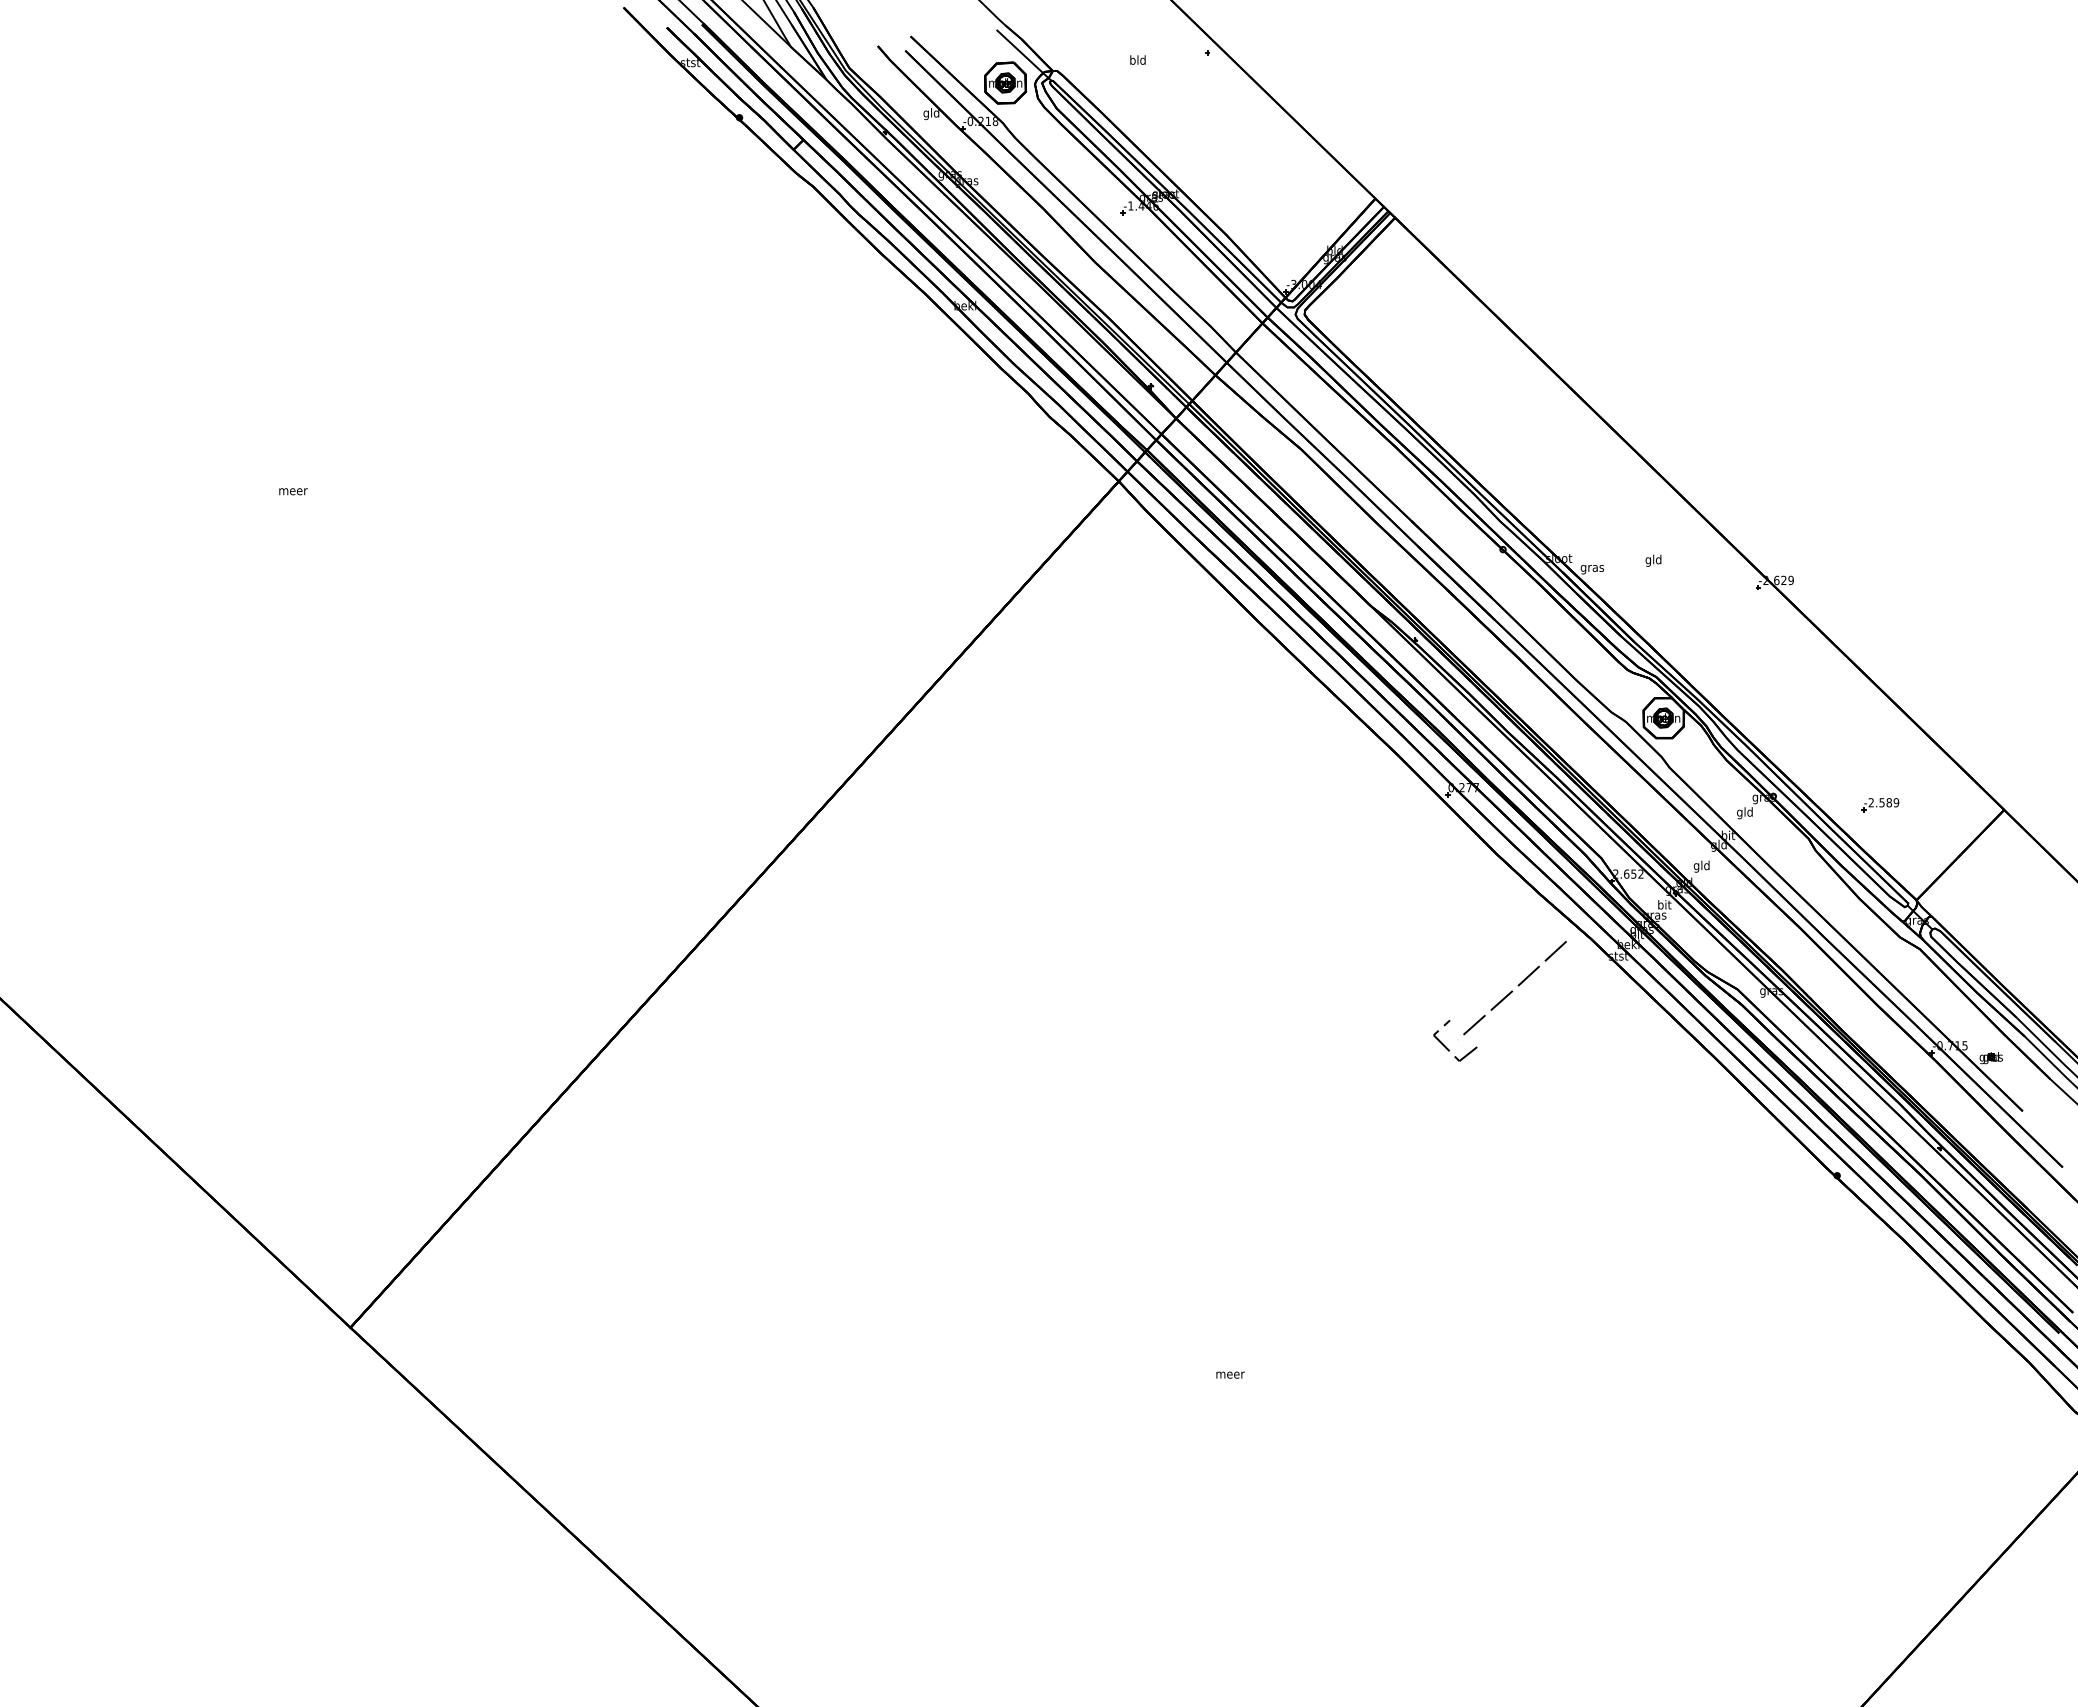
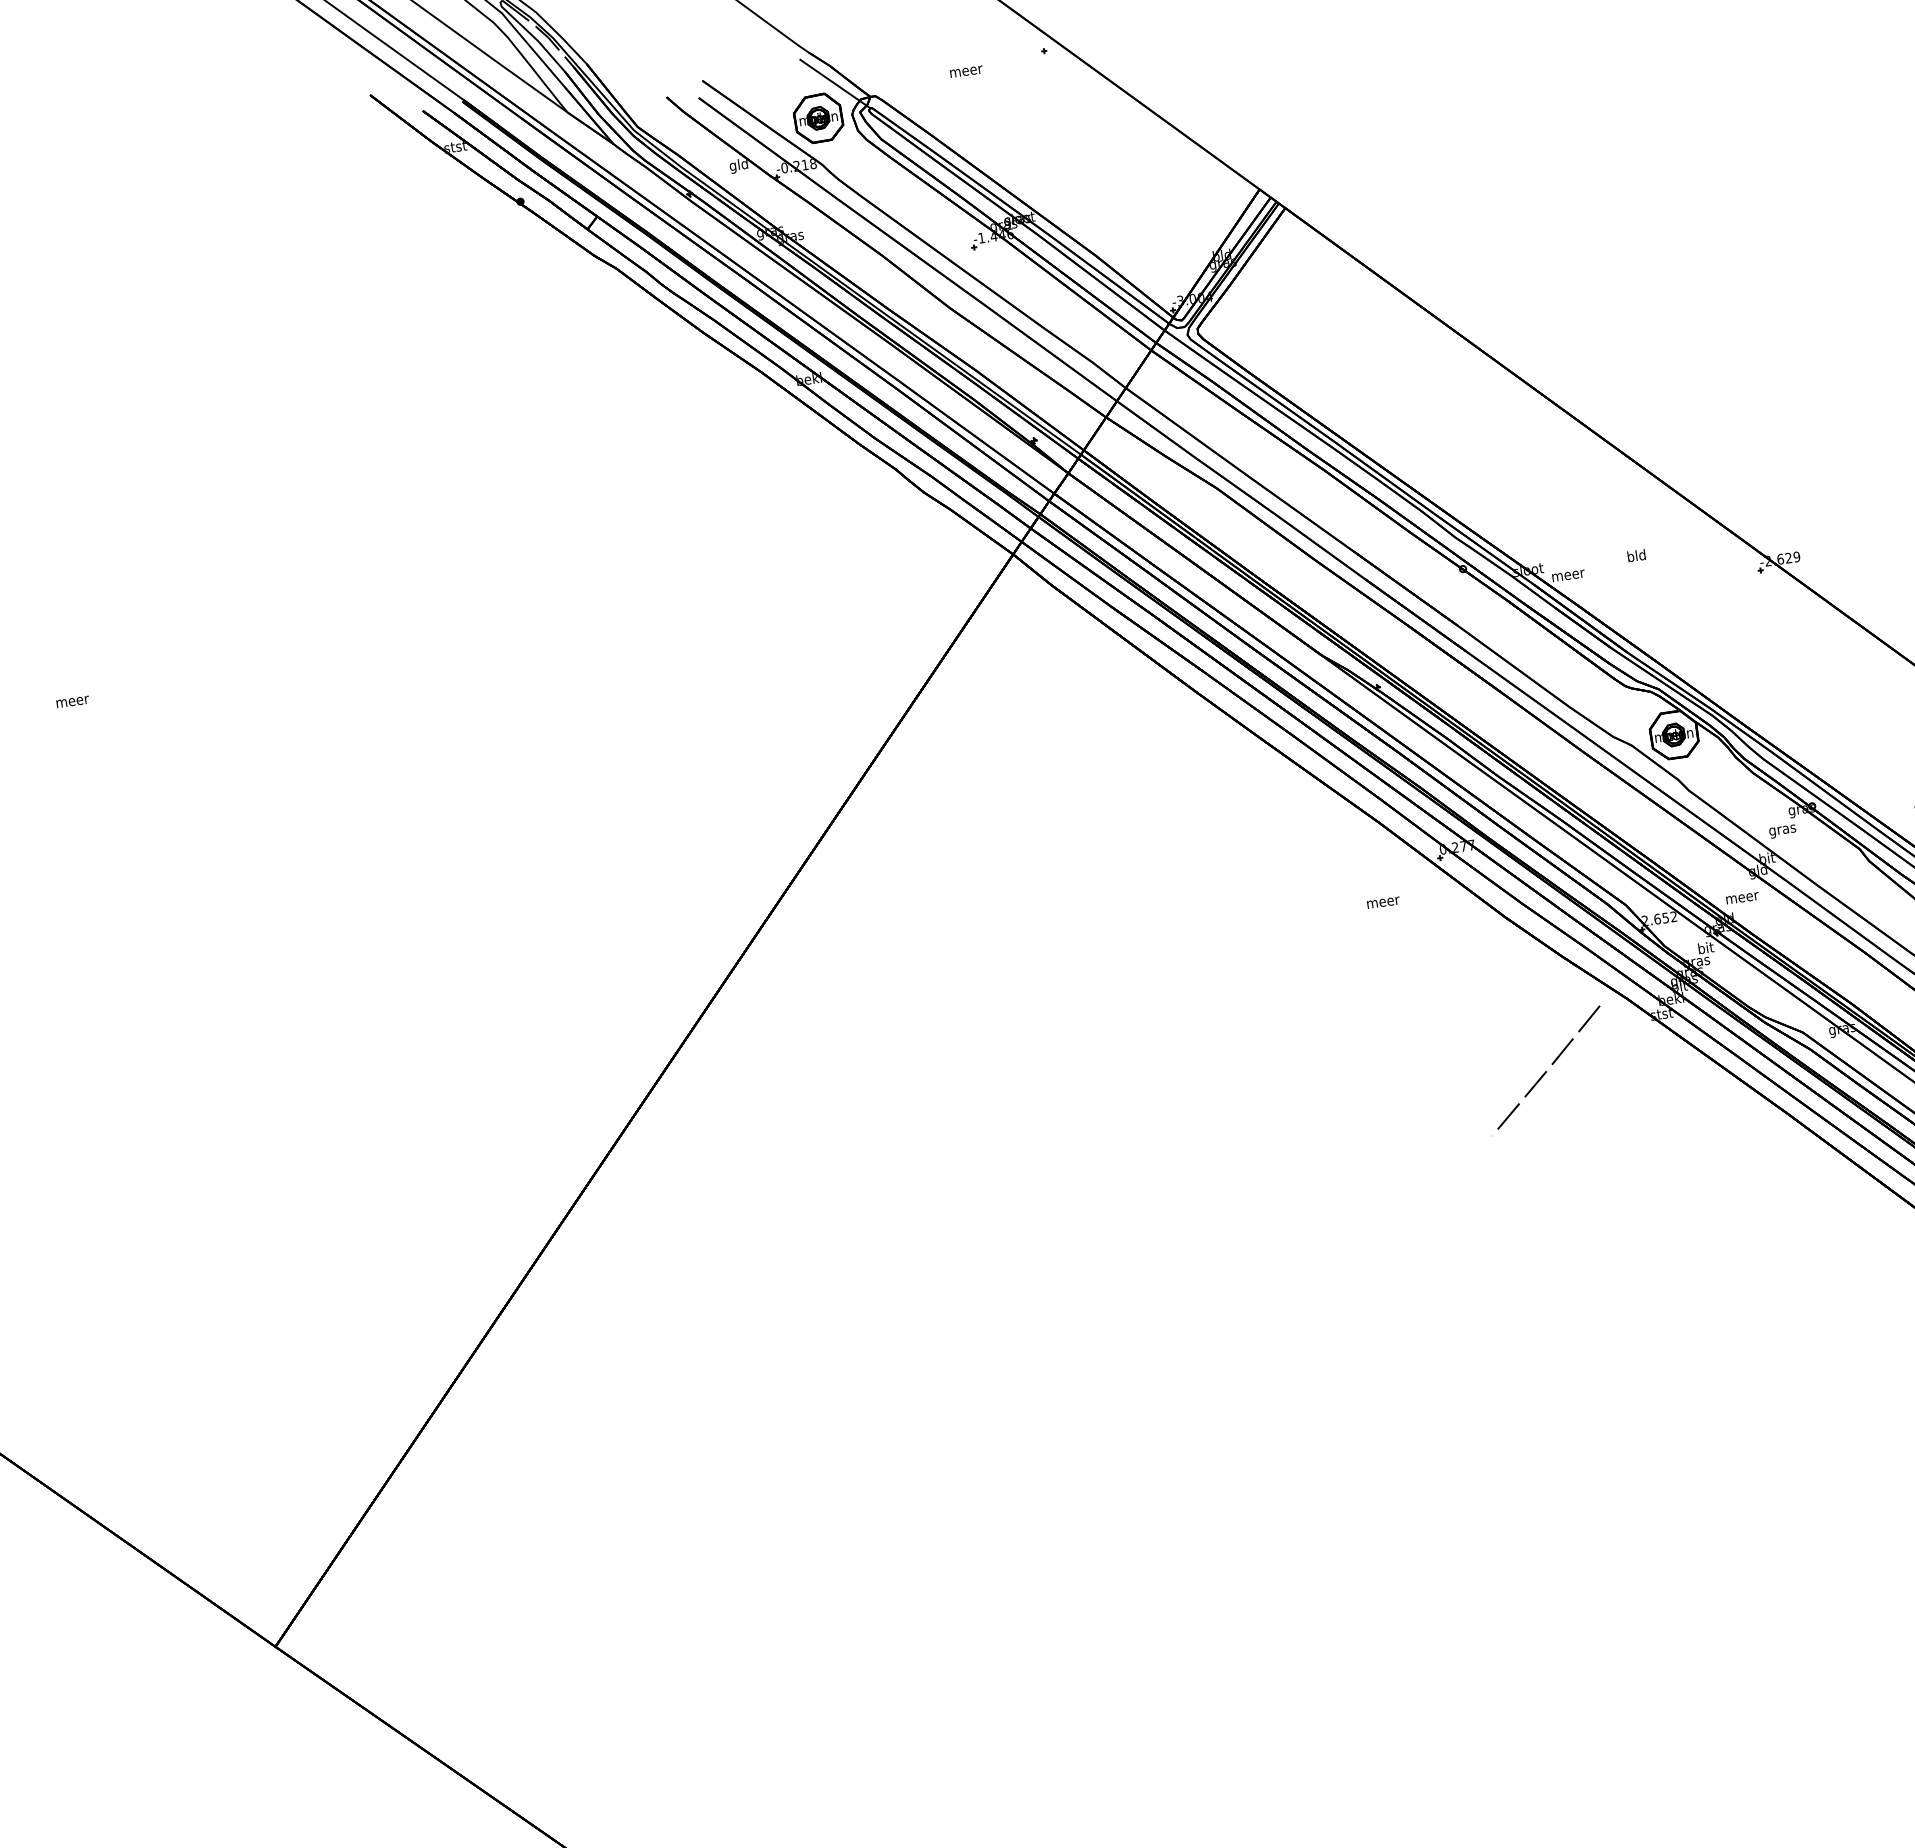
text: (1138, 59) -> (966, 69), bld -> meer
text: (1648, 560) -> (1630, 557), gld -> bld
text: (1592, 569) -> (1568, 577), gras -> meer
text: (1744, 813) -> (1782, 830), gld -> gras
text: (1702, 866) -> (1742, 898), gld -> meer
line: (1447, 1047) -> (1481, 1146), removed
text: (1230, 1374) -> (1383, 902), moved

